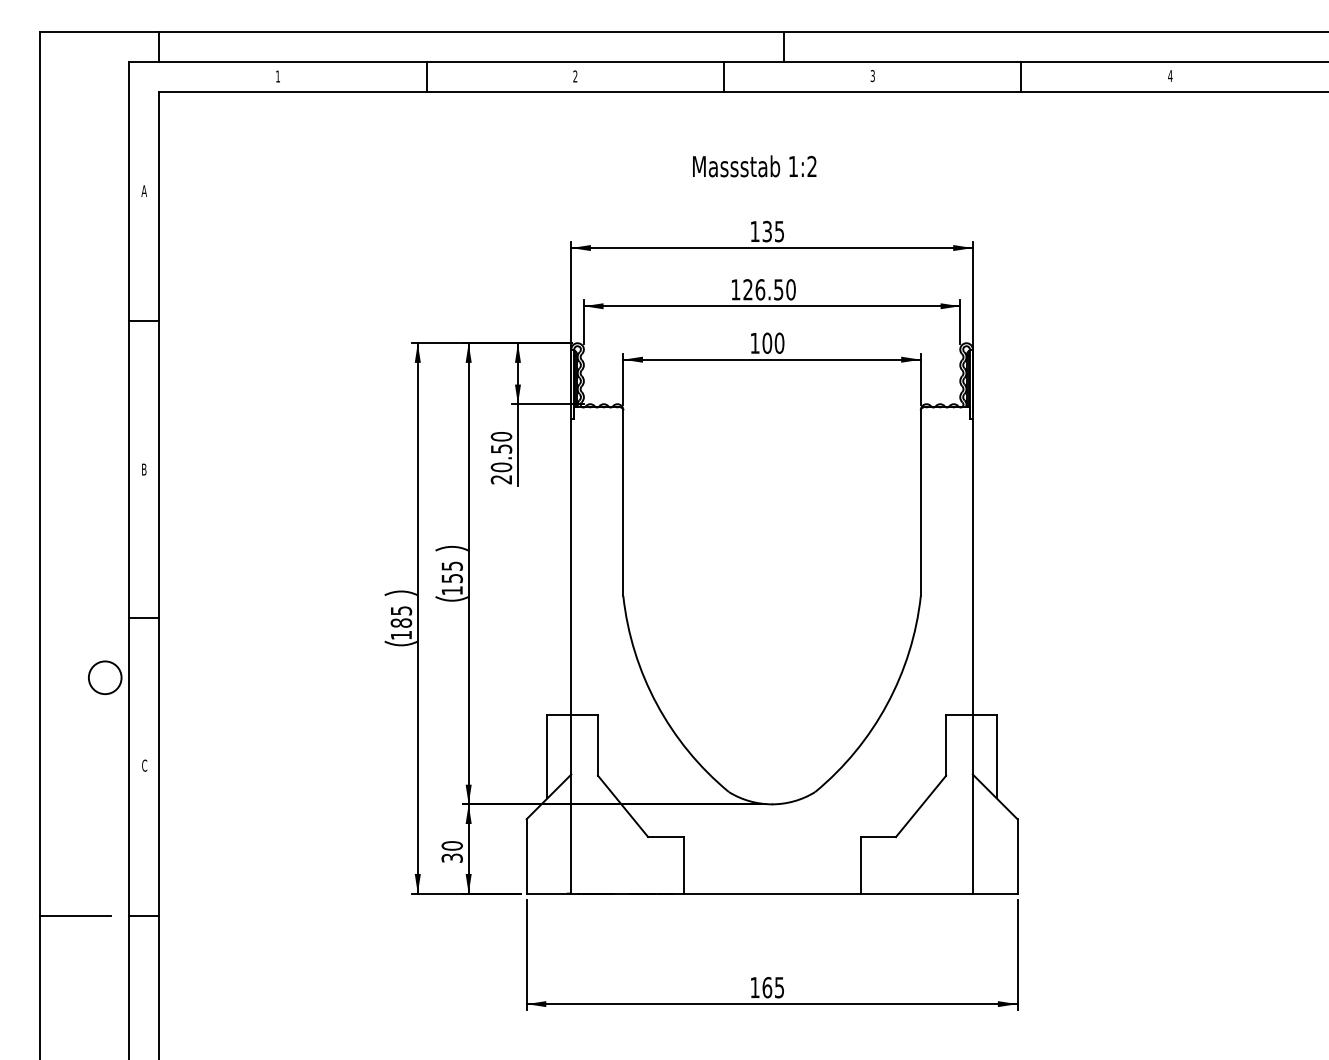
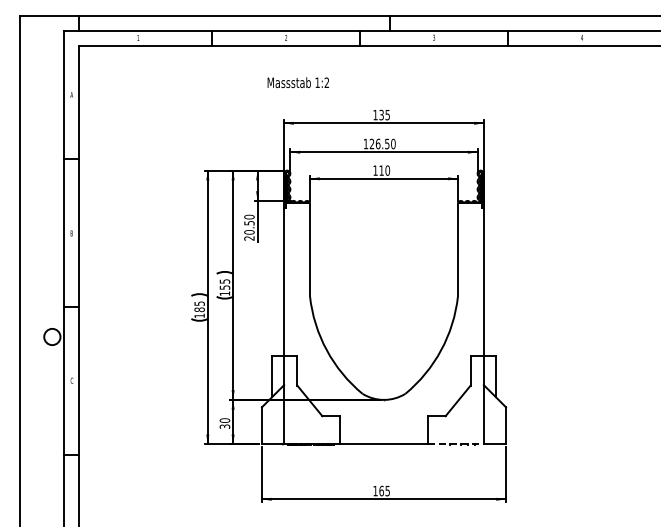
text: (752, 166) -> (297, 82), moved
text: (767, 342) -> (381, 170), 100 -> 110
line: (915, 893) -> (455, 444), solid -> dashed
line: (75, 916) -> (37, 455), removed

